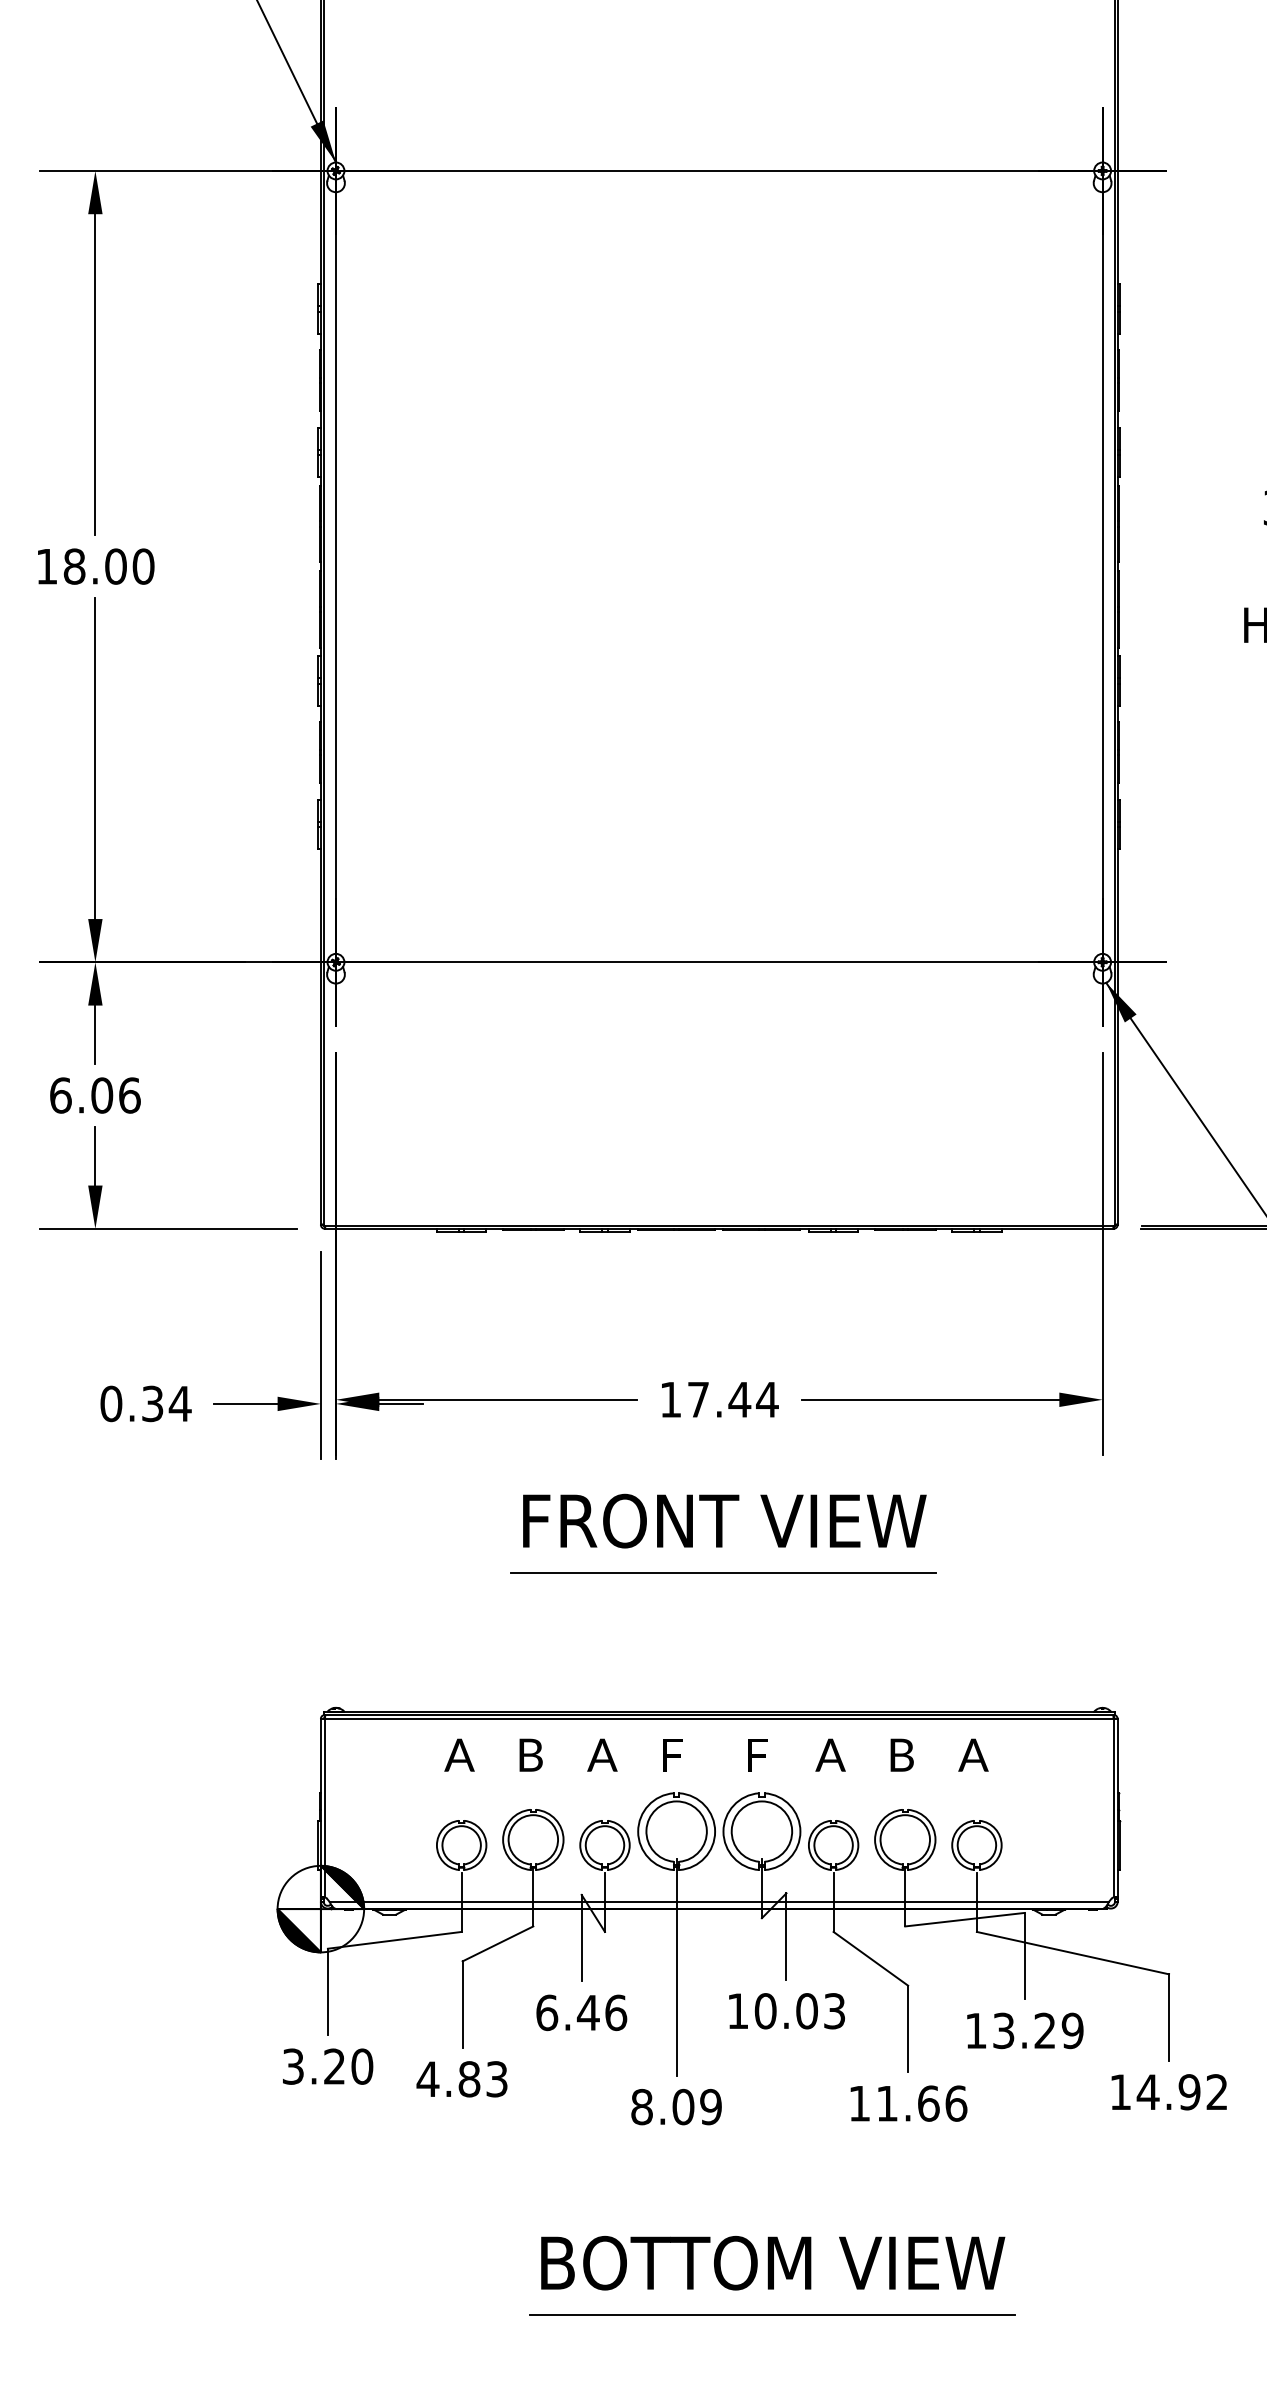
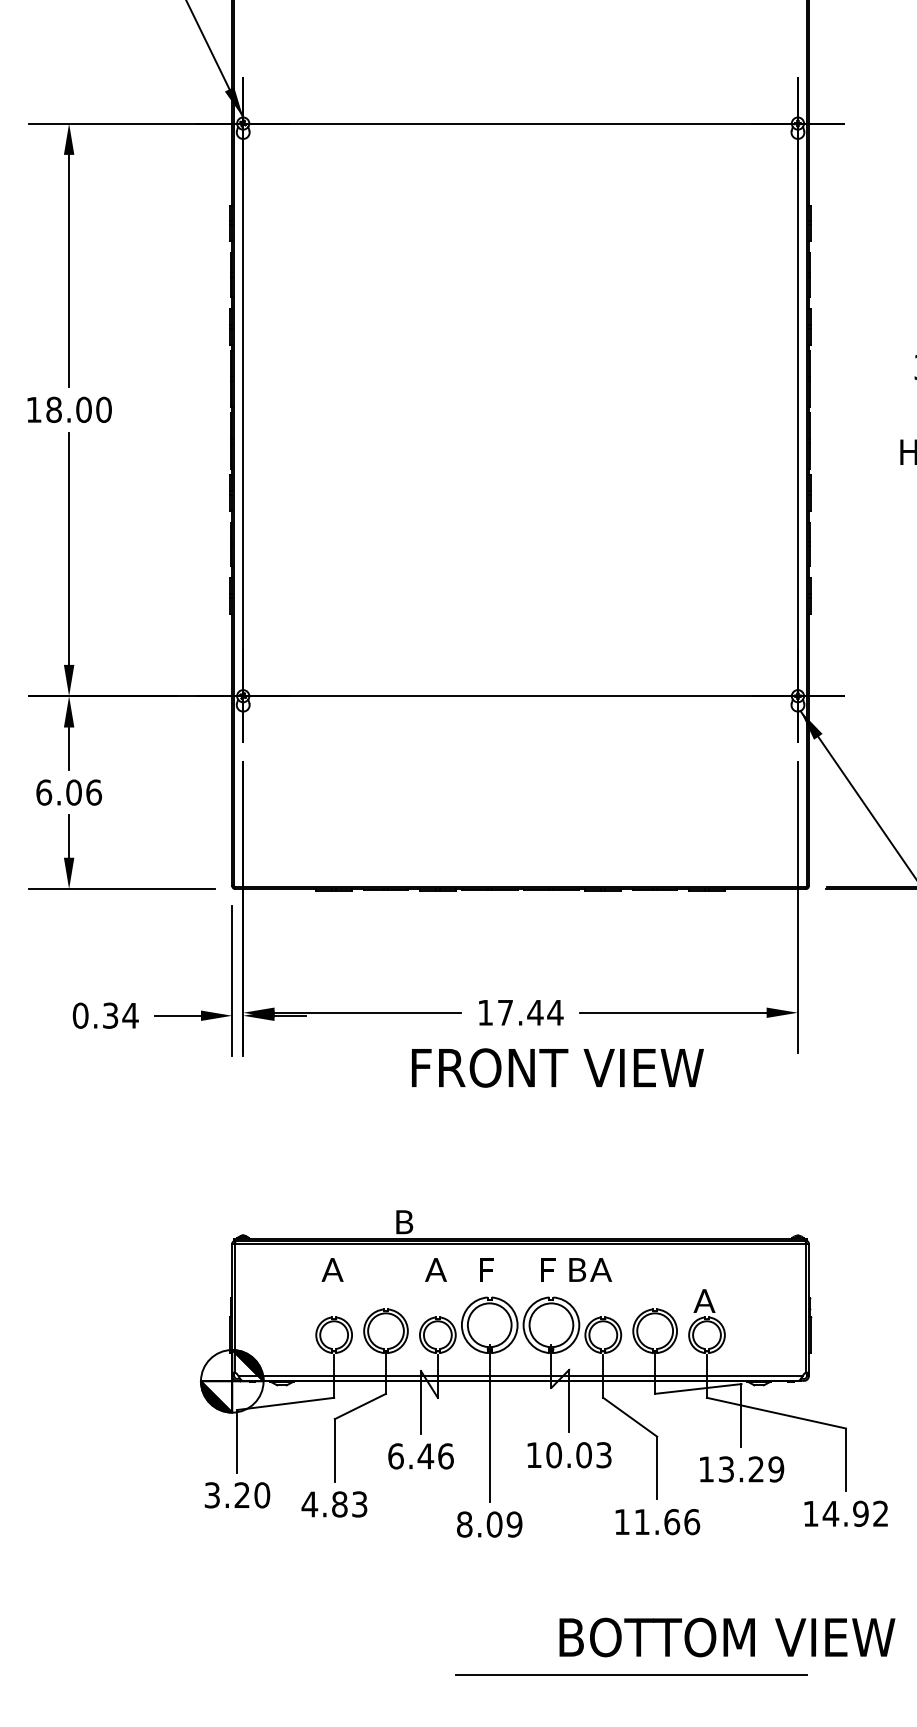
text: (724, 1520) -> (557, 1067), moved
line: (723, 1573) -> (523, 1138), removed
text: (530, 1754) -> (404, 1221), moved
text: (901, 1754) -> (577, 1269), moved
text: (973, 1754) -> (704, 1300), moved
text: (773, 2263) -> (727, 1637), moved
line: (772, 2314) -> (631, 1674), moved

